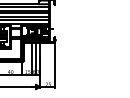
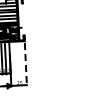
line: (55, 66) -> (25, 64), solid -> dashed

